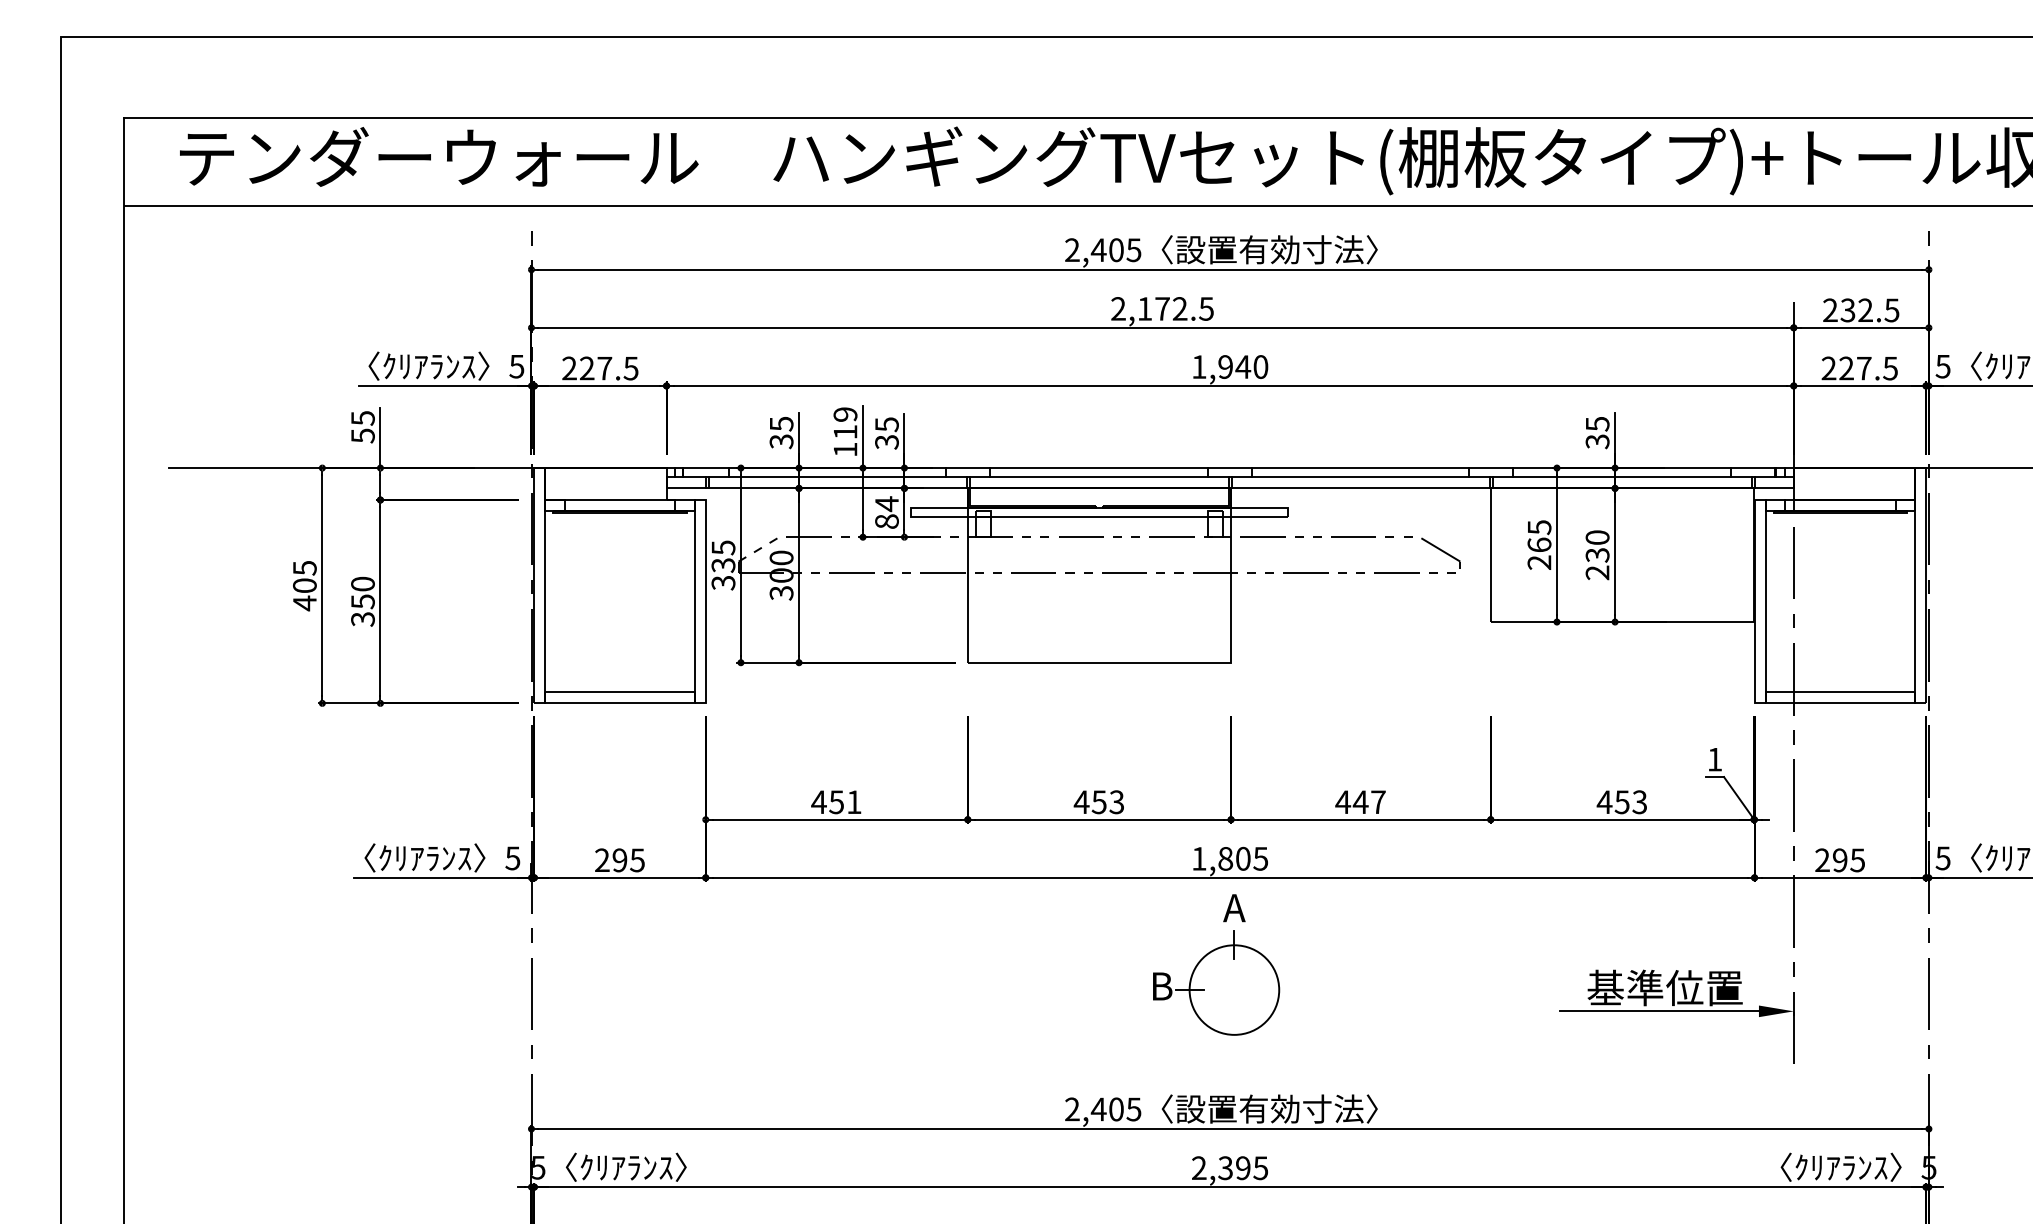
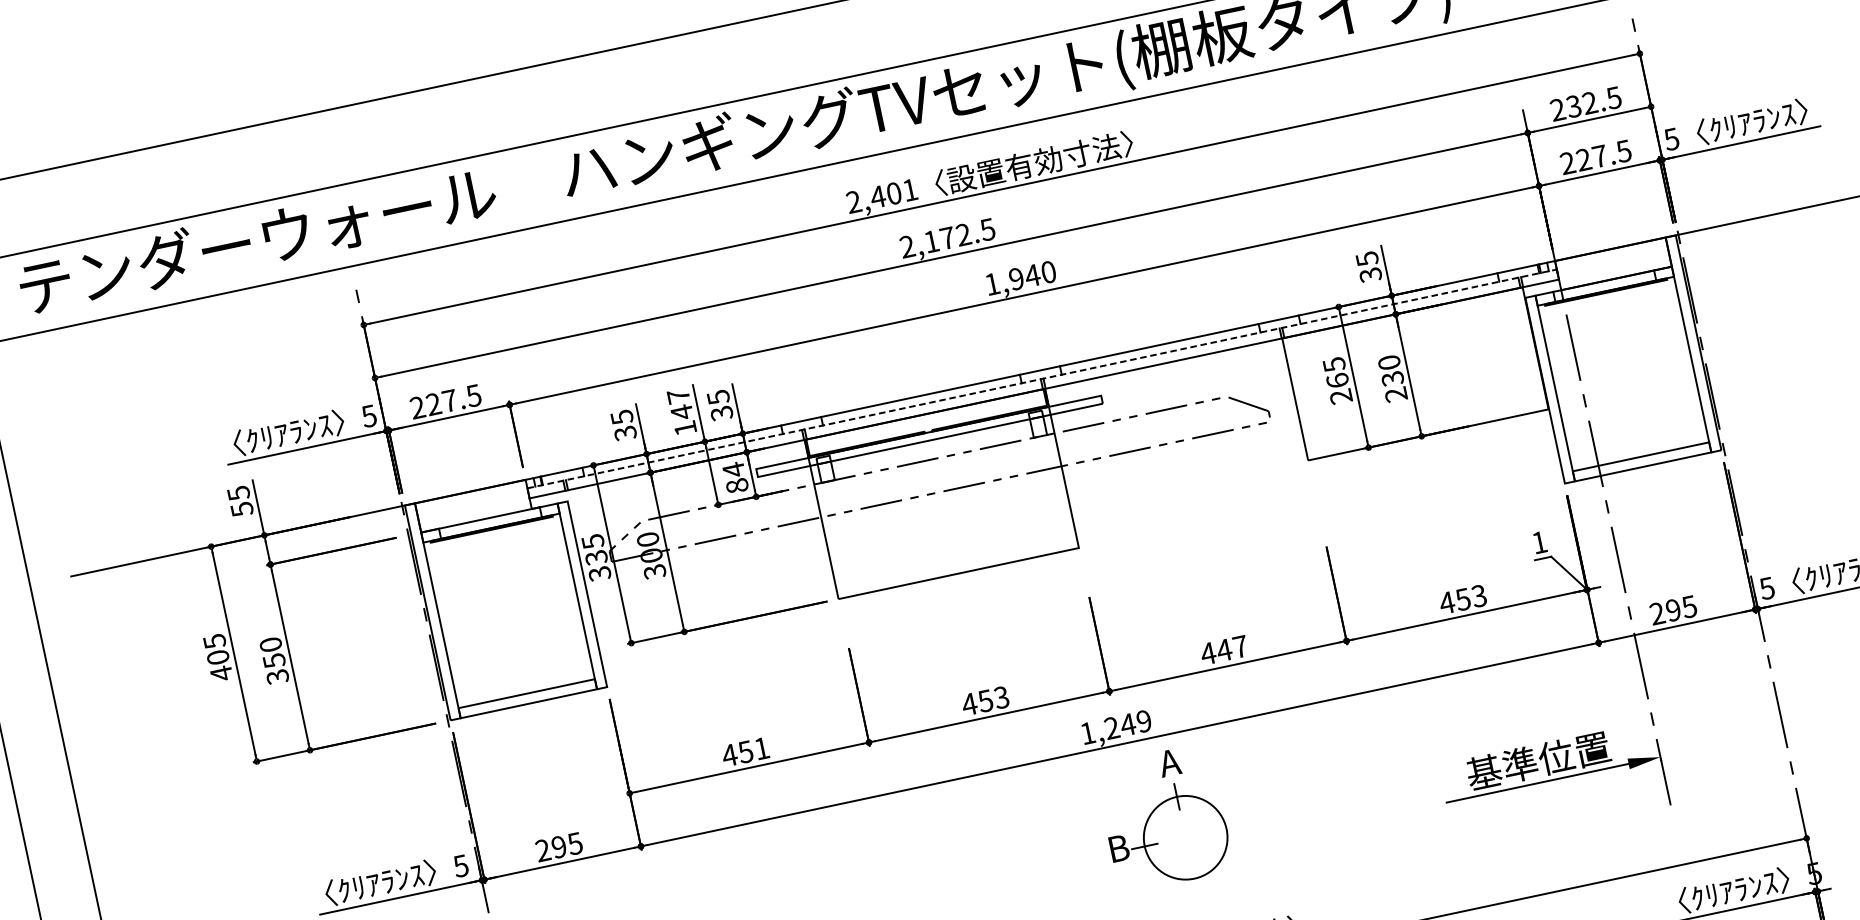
text: (1133, 250) -> (909, 190), 2,405 -> 2,401
text: (845, 423) -> (680, 404), 119 -> 147
line: (1230, 477) -> (1042, 378), solid -> dashed
text: (1242, 858) -> (1127, 724), 1,805 -> 1,249
part: (1216, 964) -> (1164, 817), moved

